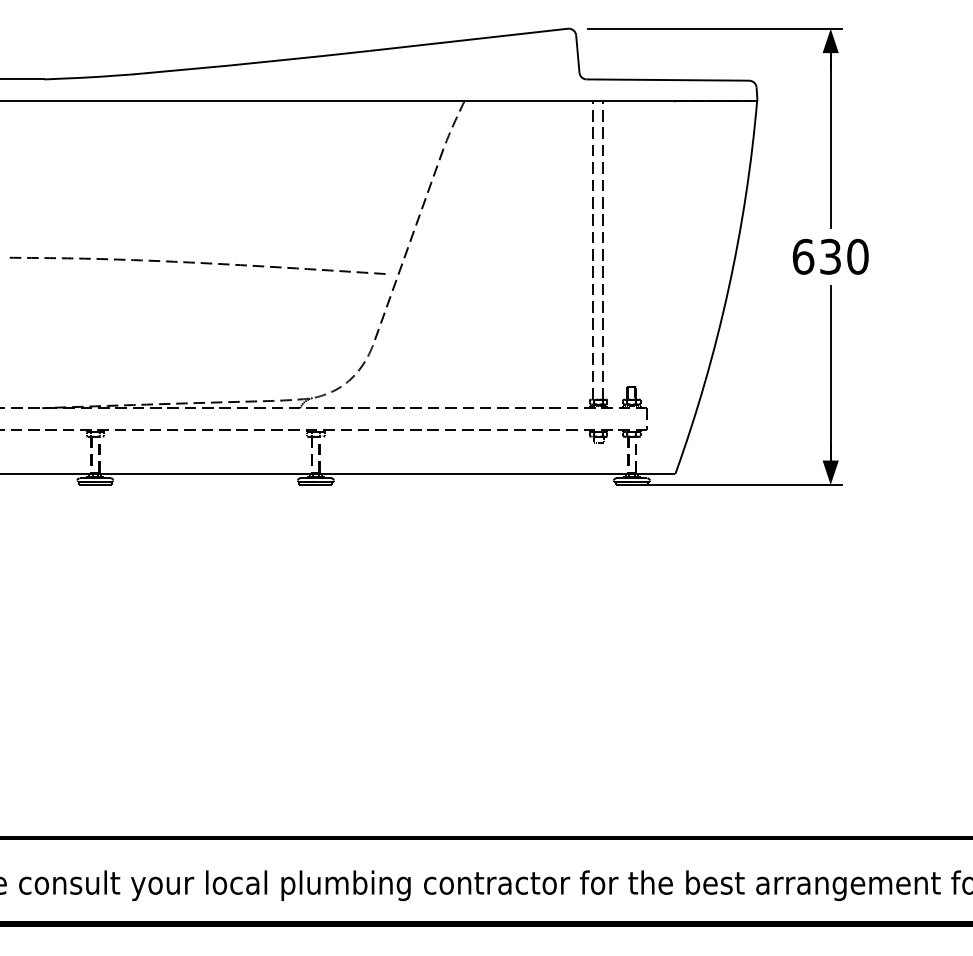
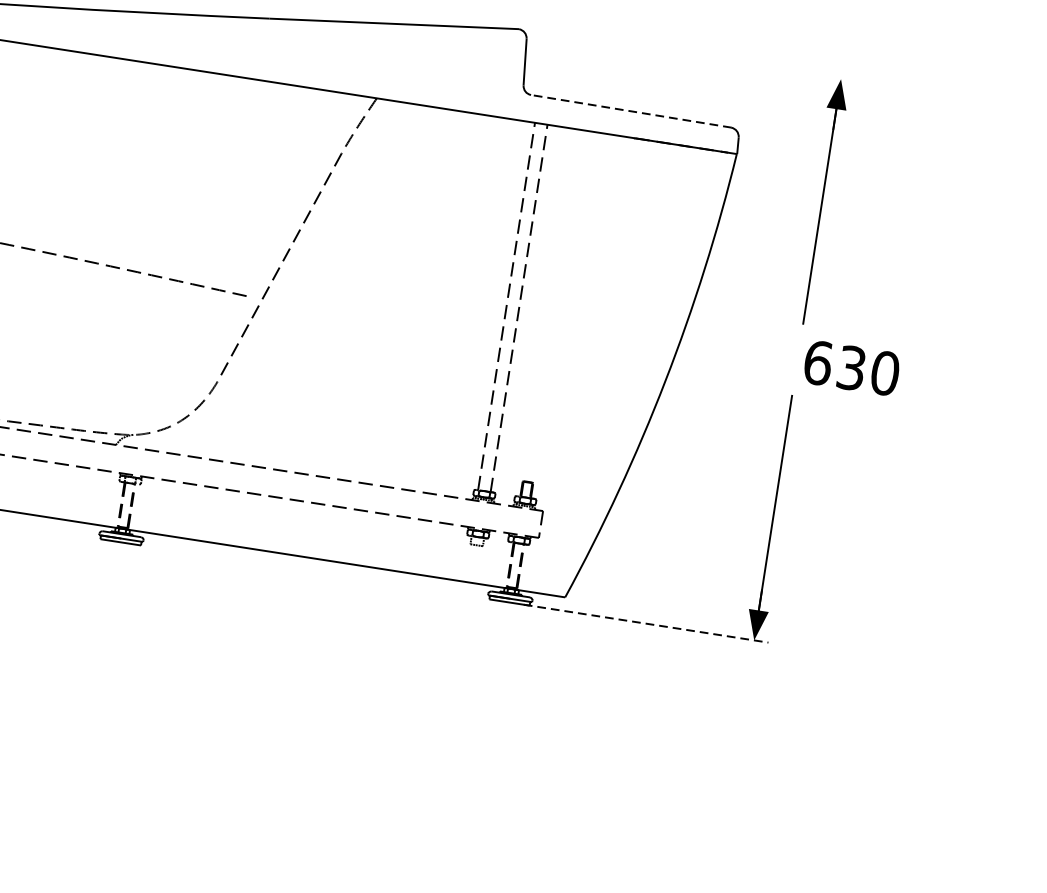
line: (714, 28) -> (698, 56), removed
line: (668, 80) -> (631, 111), solid -> dashed
text: (830, 256) -> (851, 367), moved
line: (743, 484) -> (646, 623), solid -> dashed

